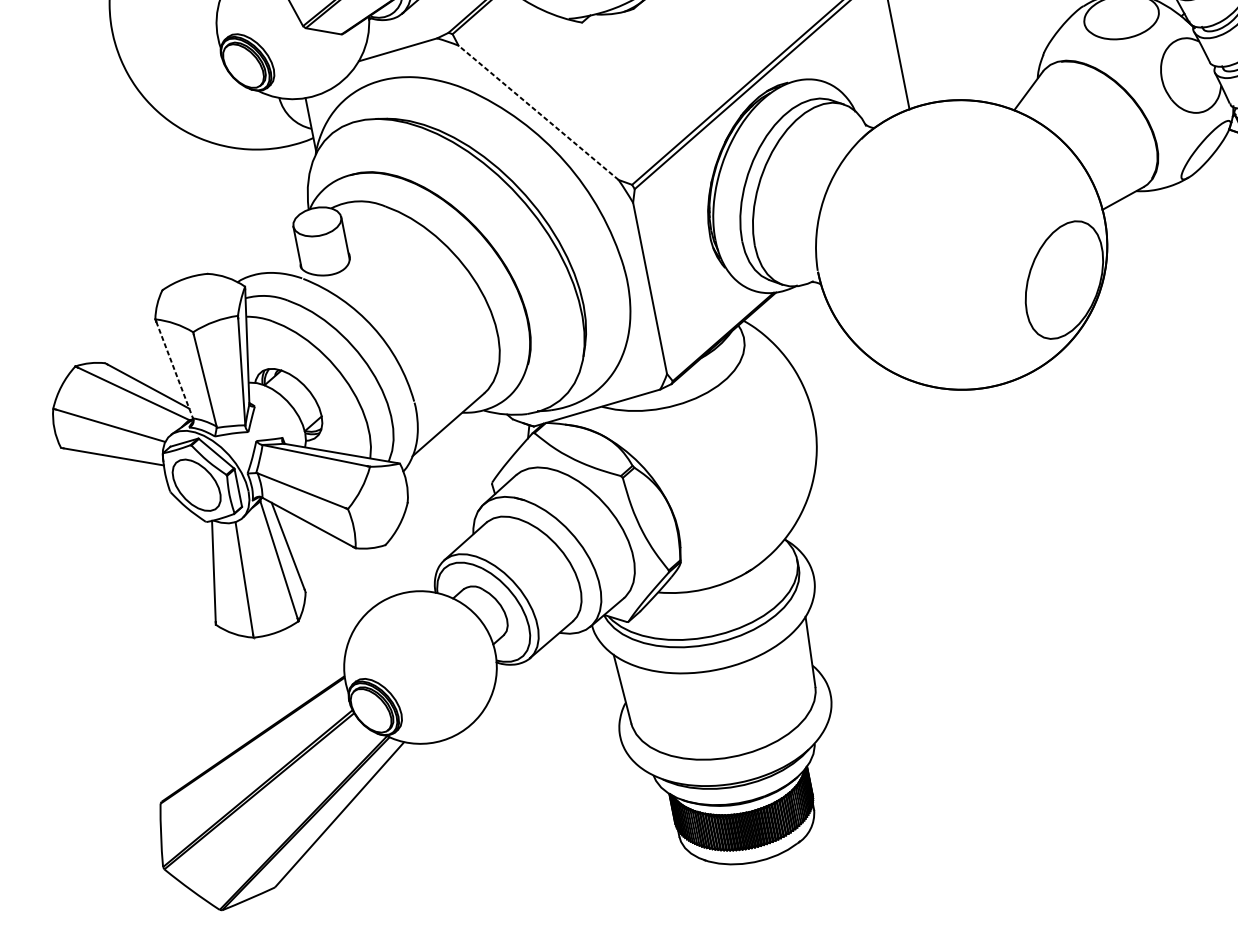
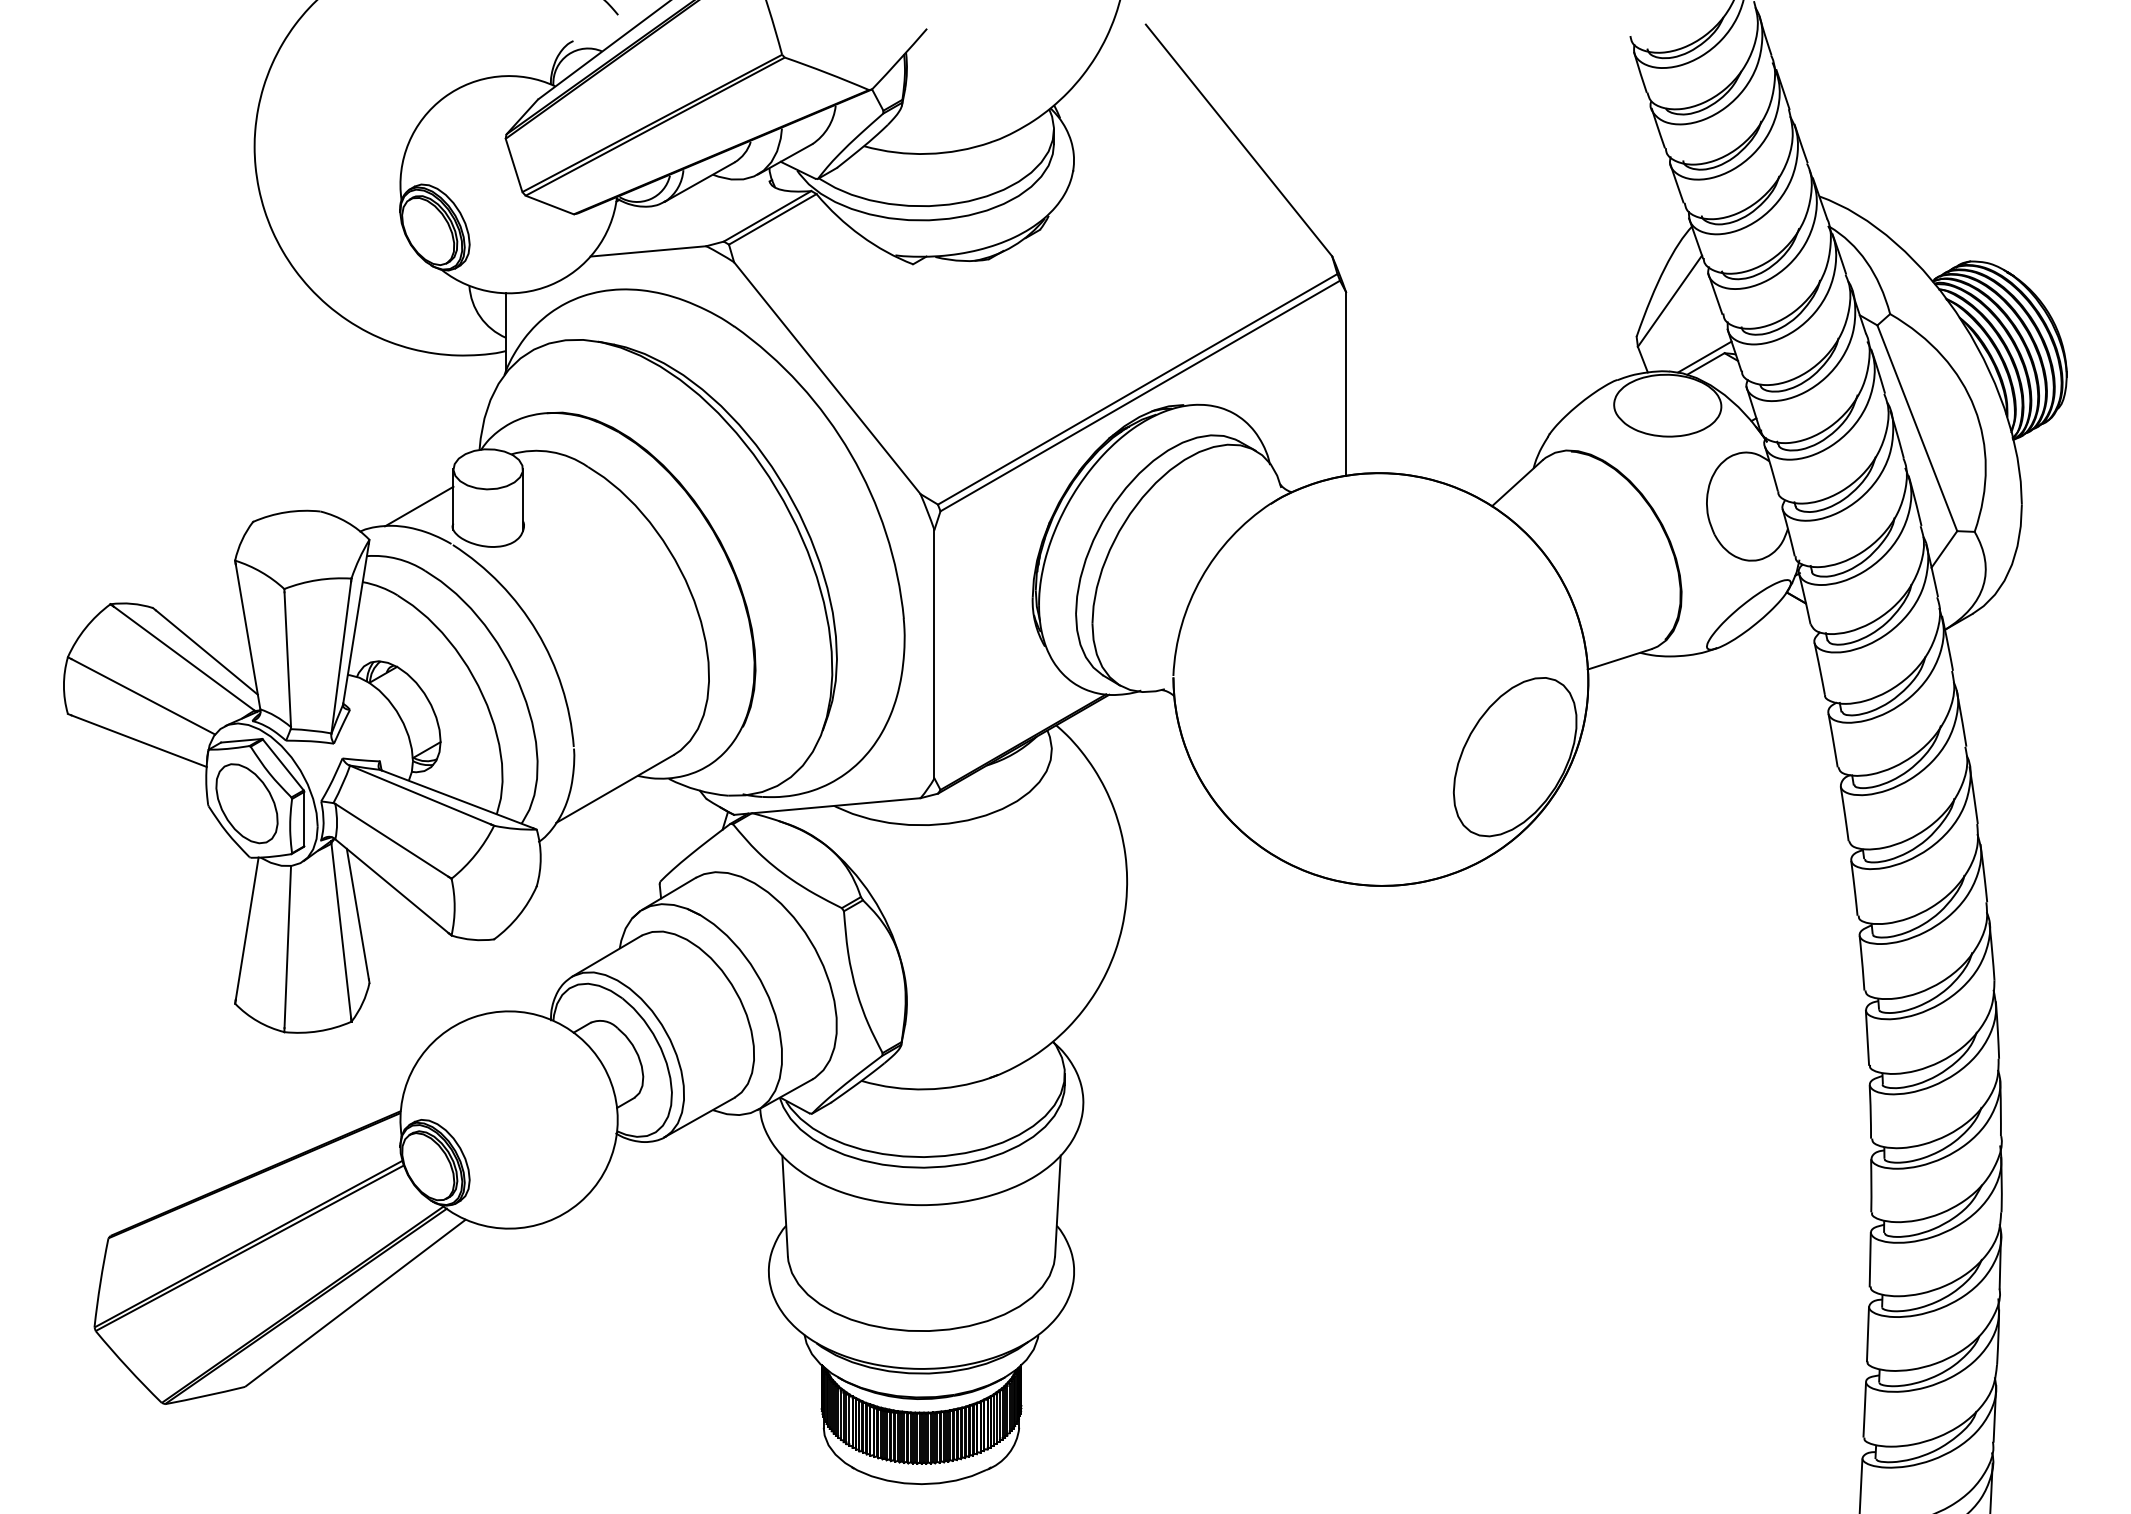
line: (538, 113) -> (827, 378), dashed -> solid
line: (275, 256) -> (419, 506), added
line: (174, 369) -> (248, 636), dashed -> solid

